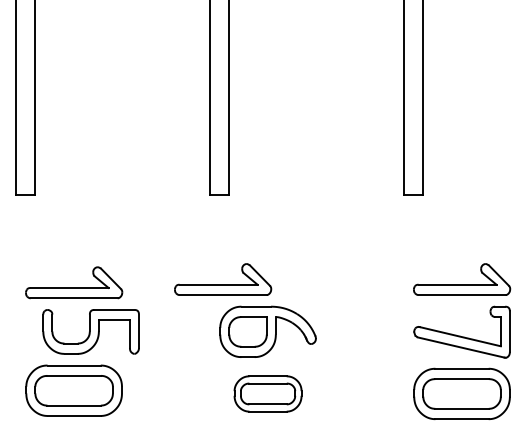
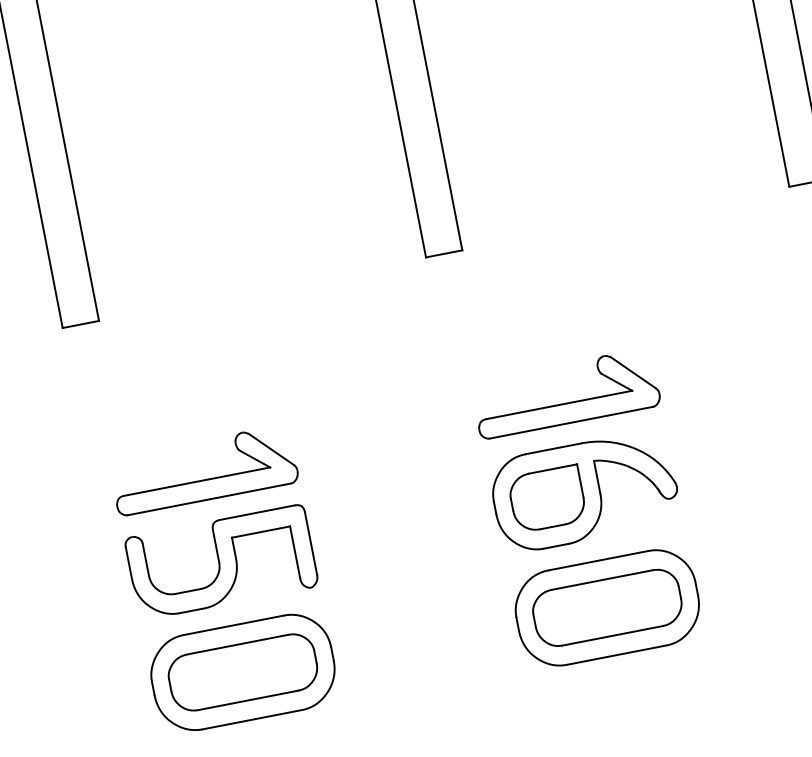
part: (223, 279) -> (566, 393), moved
part: (90, 331) -> (220, 561), moved
part: (267, 393) -> (606, 607), size x1.43

